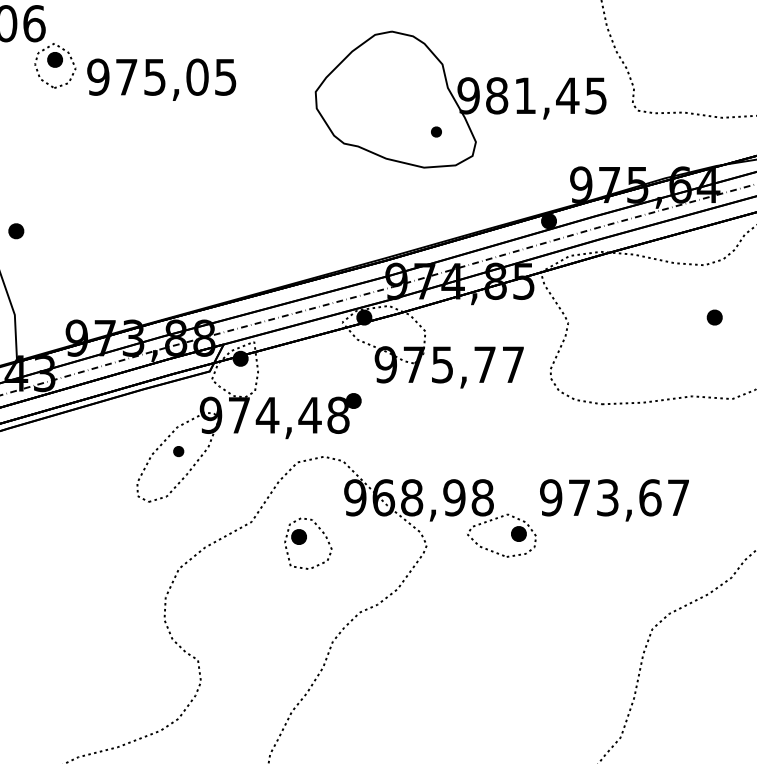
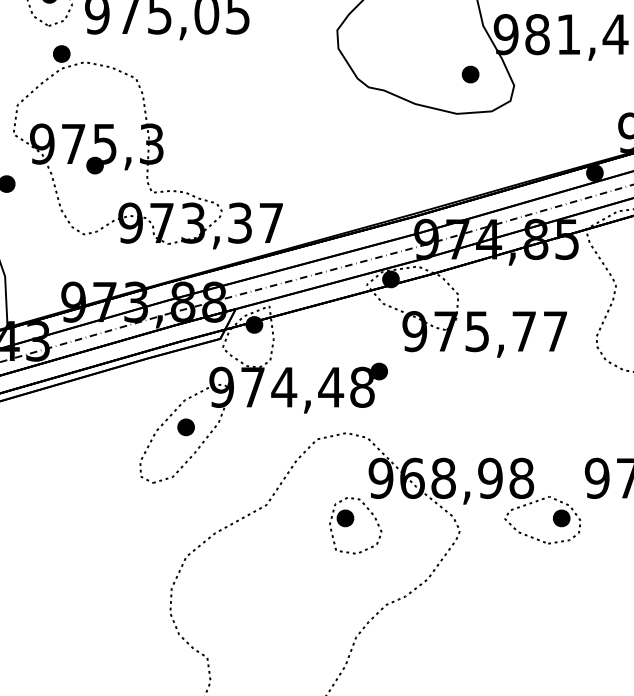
part: (436, 131) -> (470, 73), size x1.43
part: (144, 197) -> (148, 146), added
part: (178, 451) -> (185, 427), size x1.43
part: (308, 543) -> (355, 525), moved

